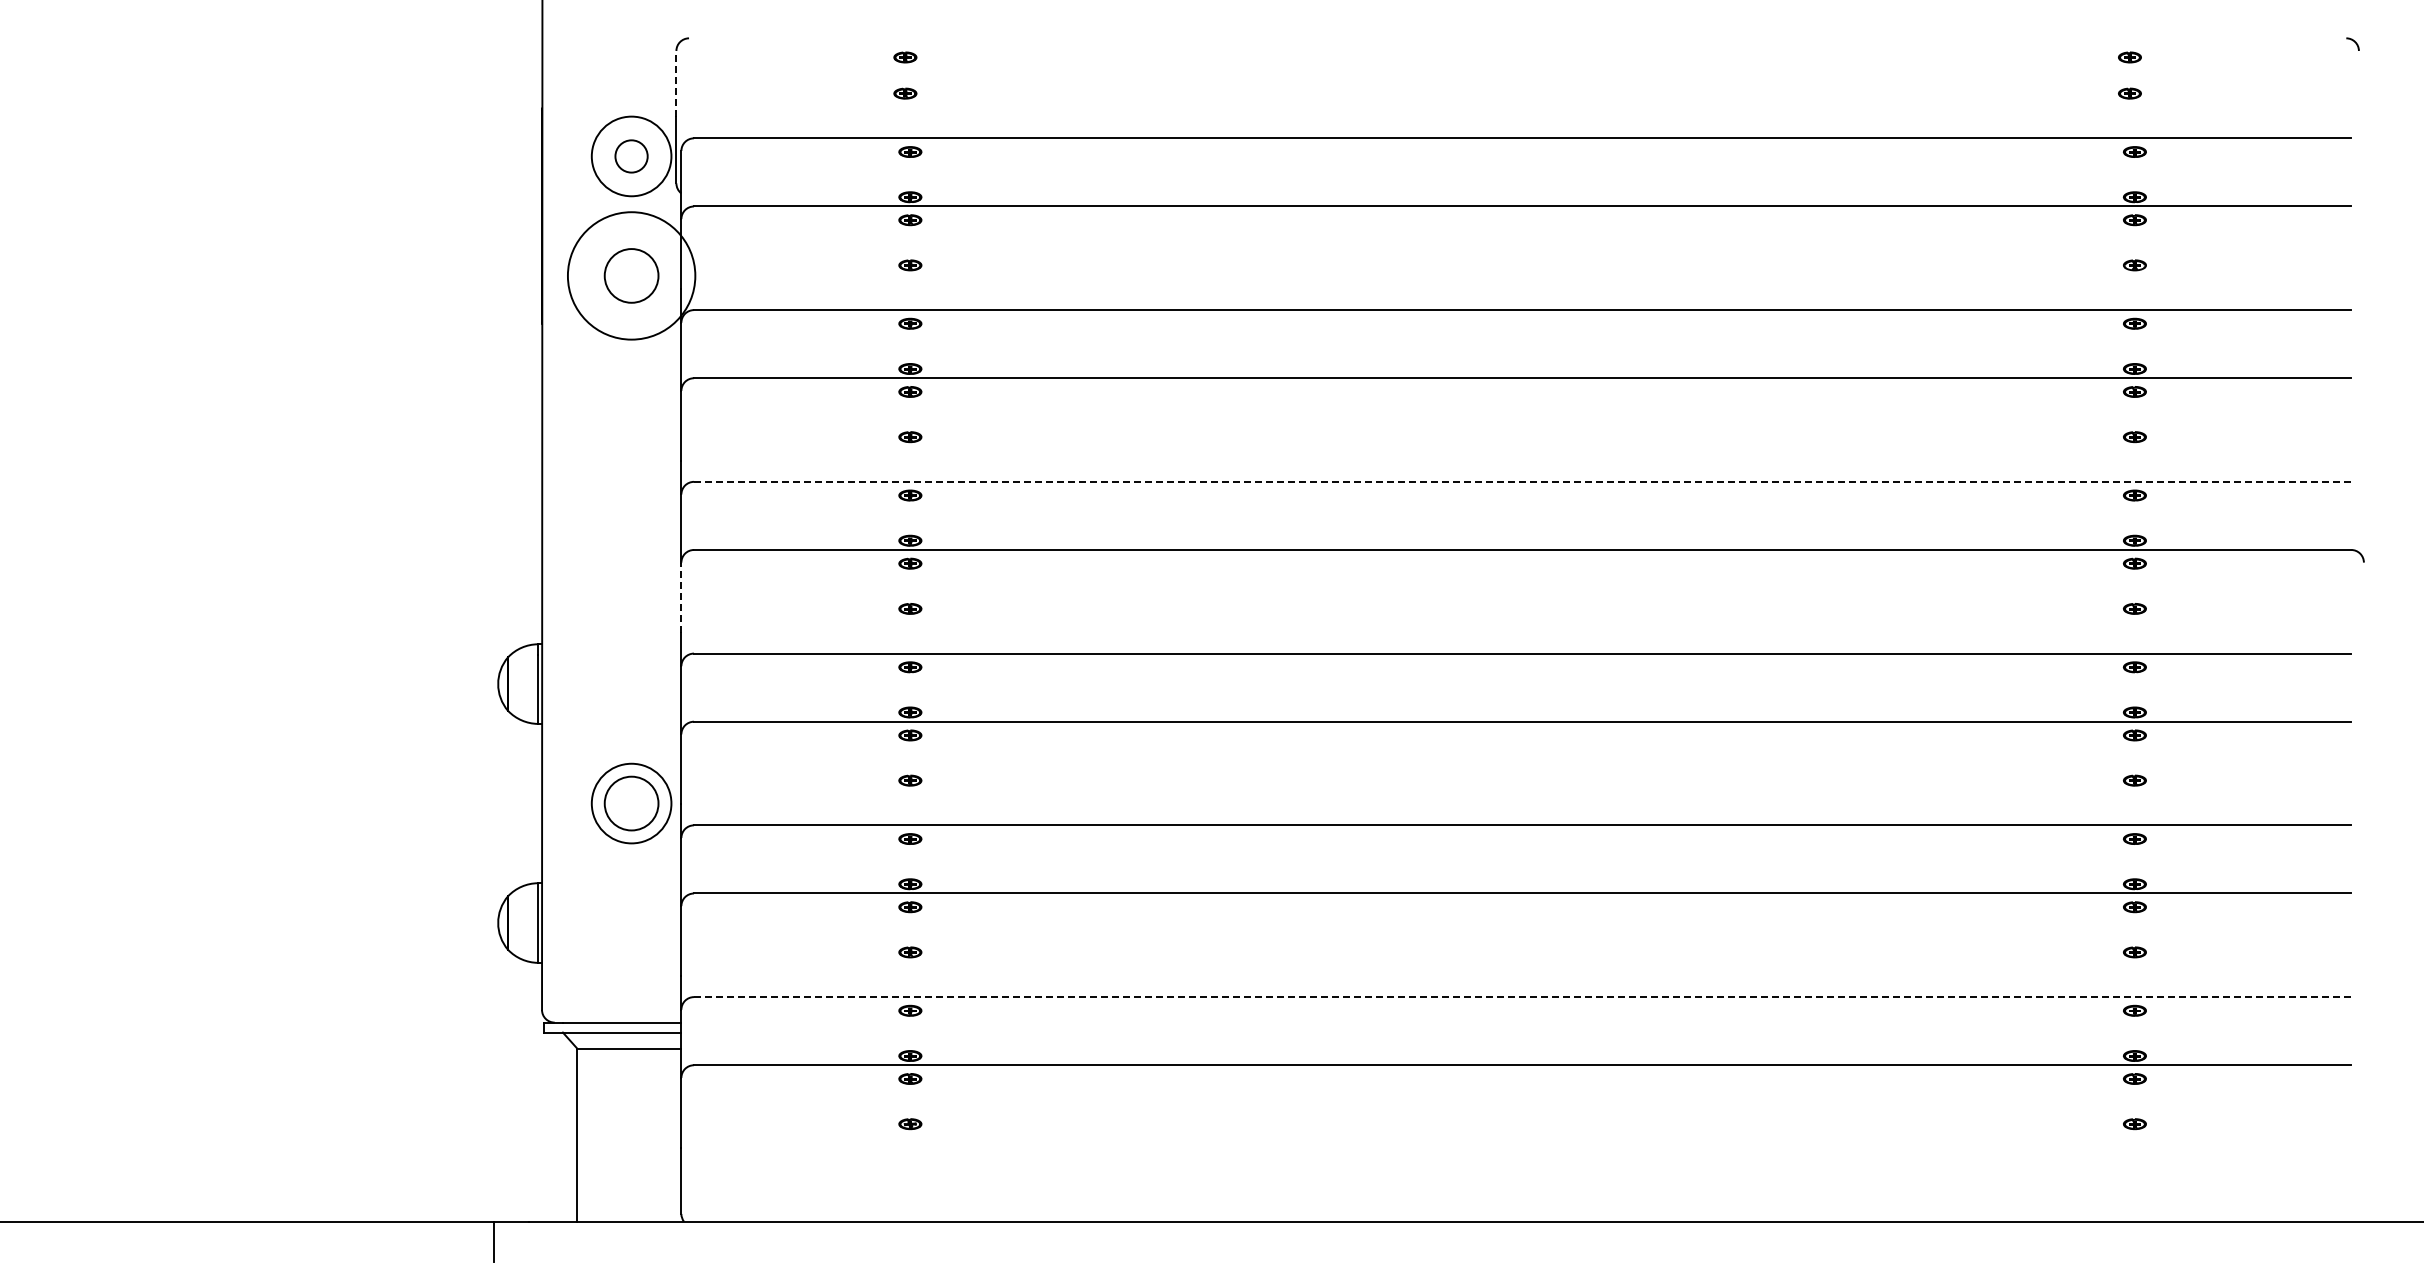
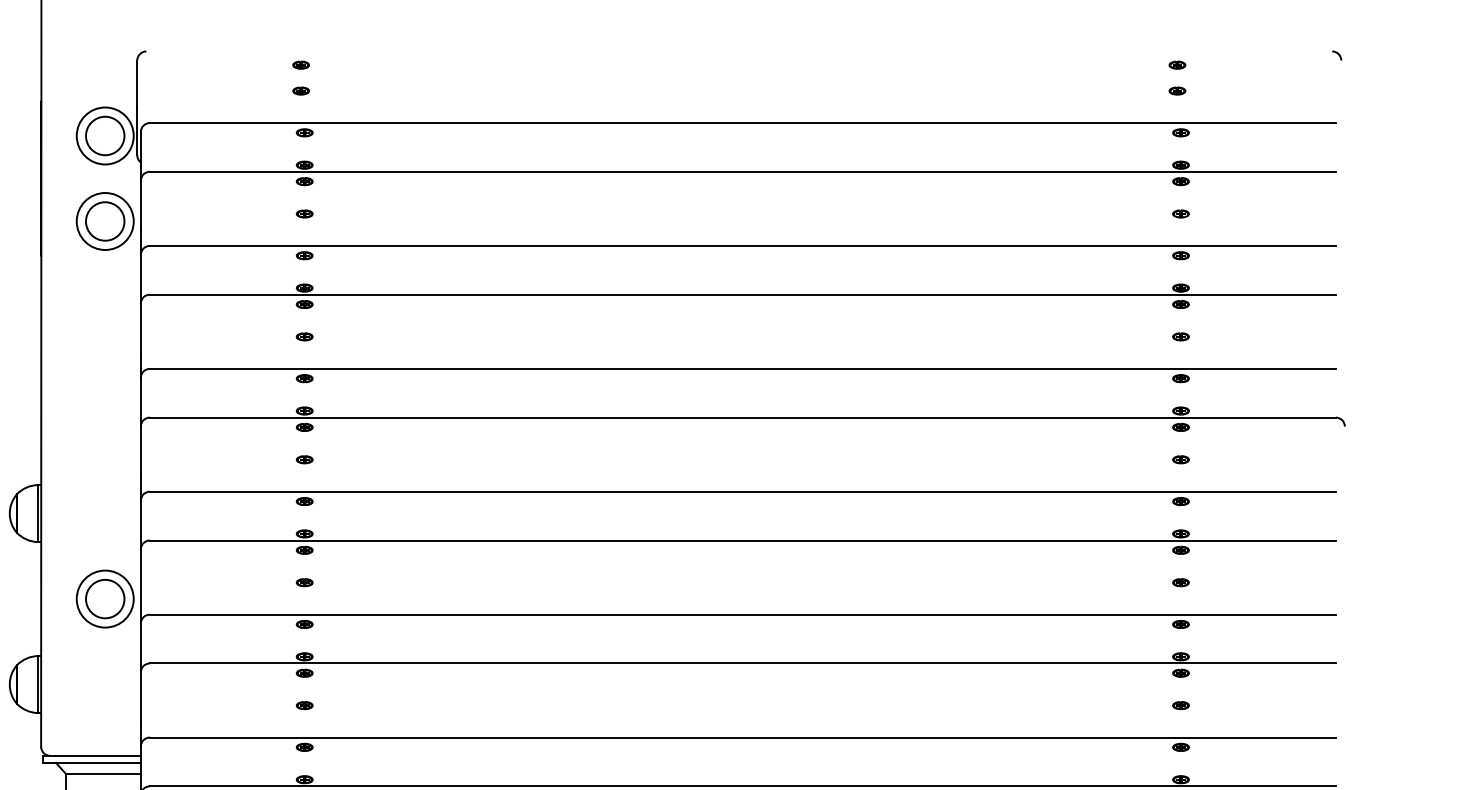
line: (676, 83) -> (137, 83), dashed -> solid
circle: (631, 156) -> (105, 136), size x1.67
circle: (631, 275) -> (105, 221), size x0.62
line: (1522, 481) -> (742, 368), dashed -> solid
line: (681, 597) -> (140, 451), dashed -> solid
line: (1522, 997) -> (742, 737), dashed -> solid

